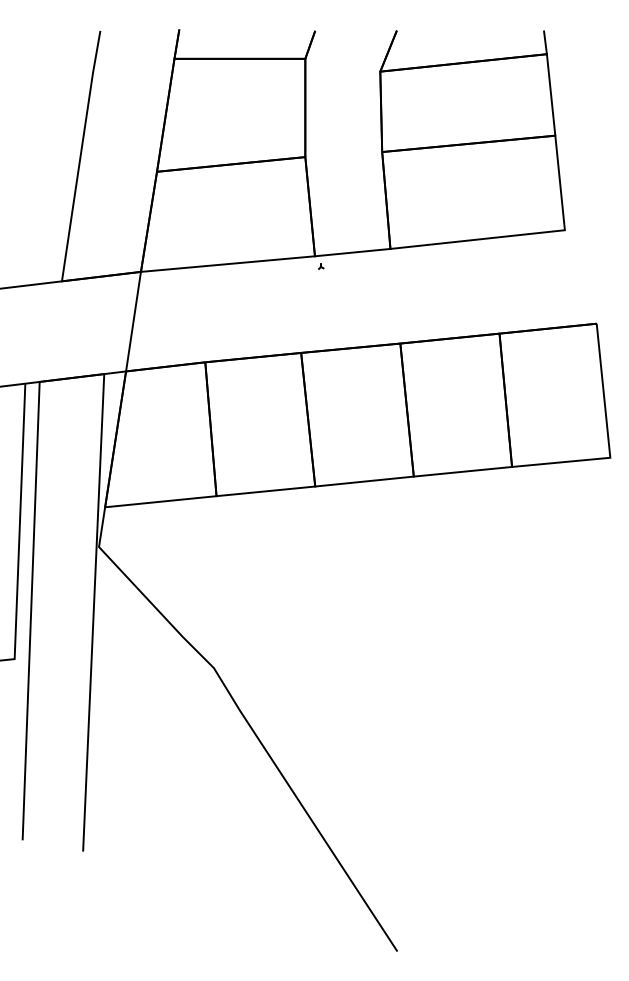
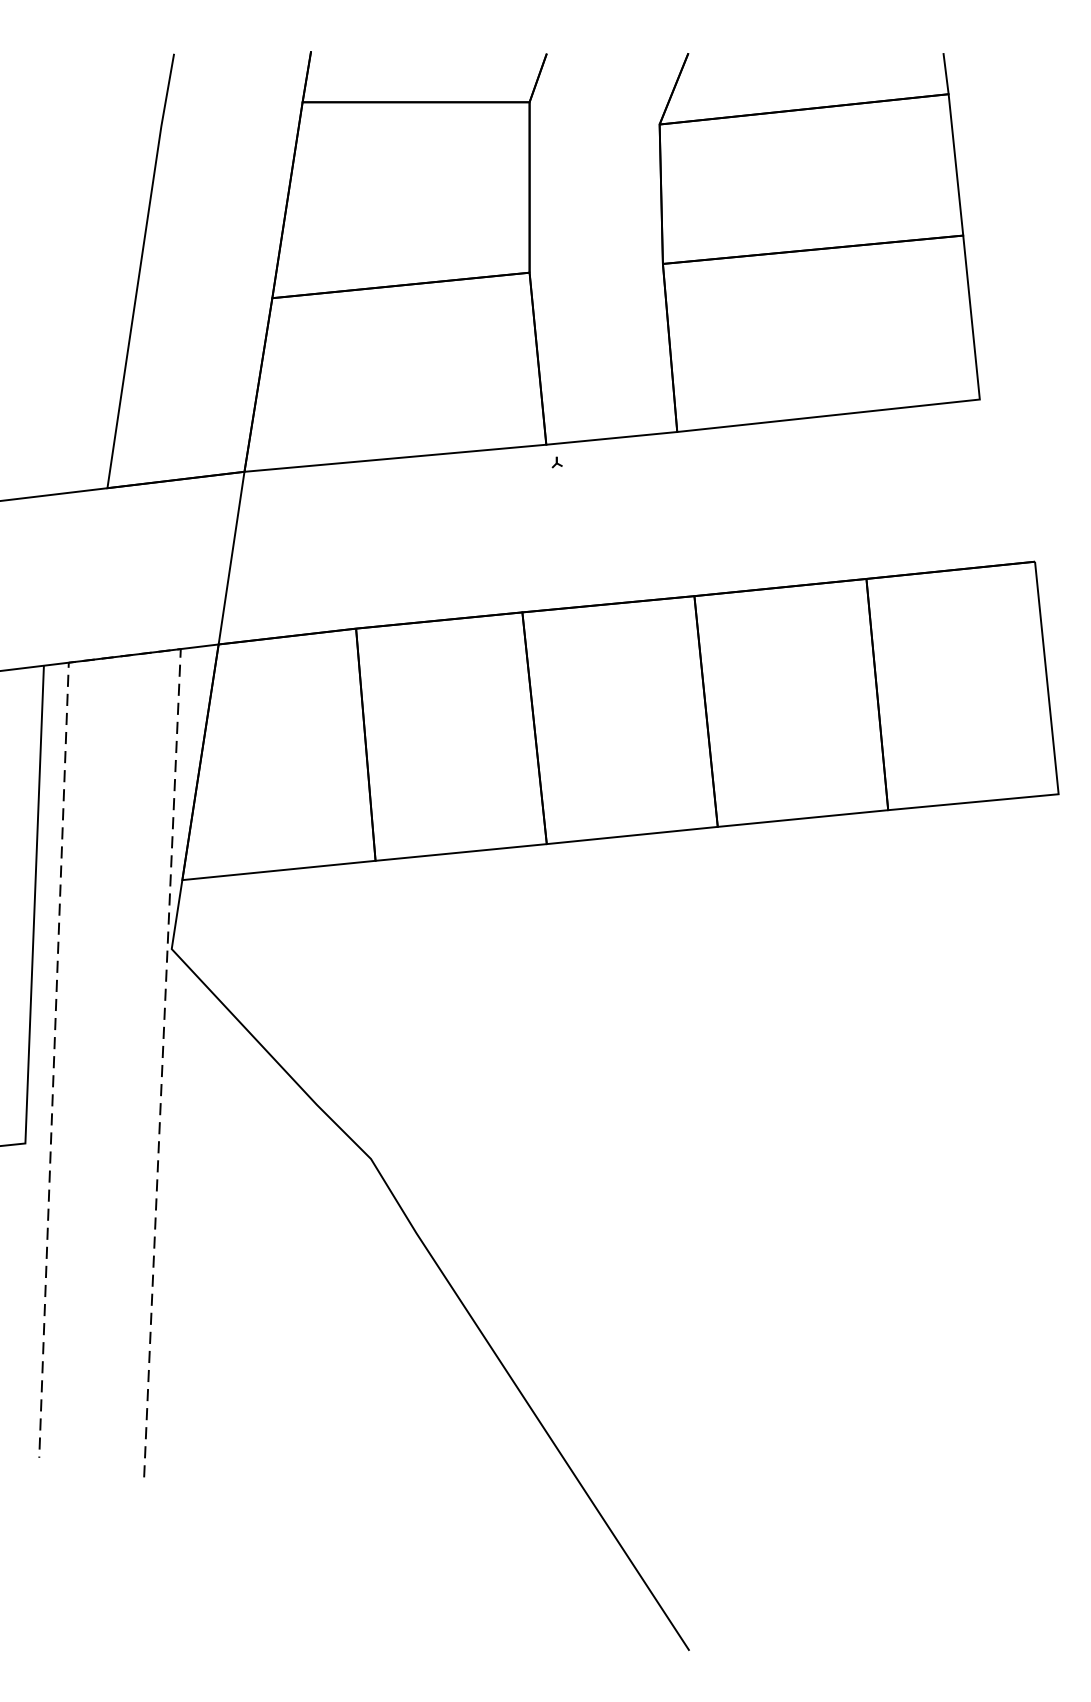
line: (80, 376) -> (139, 653), solid -> dashed

